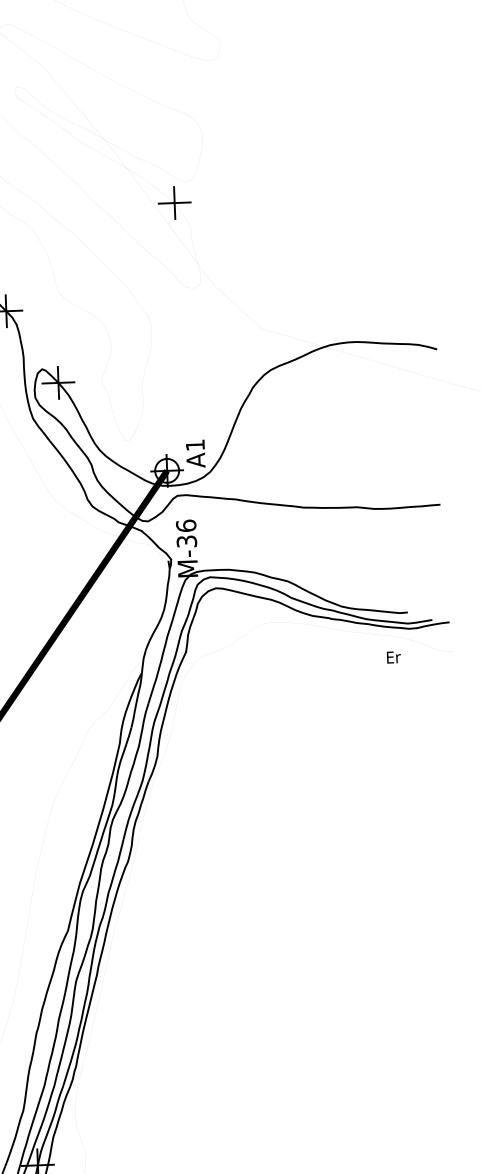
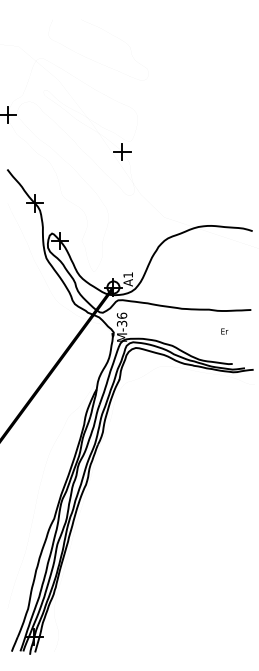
text: (393, 657) -> (224, 331), moved

